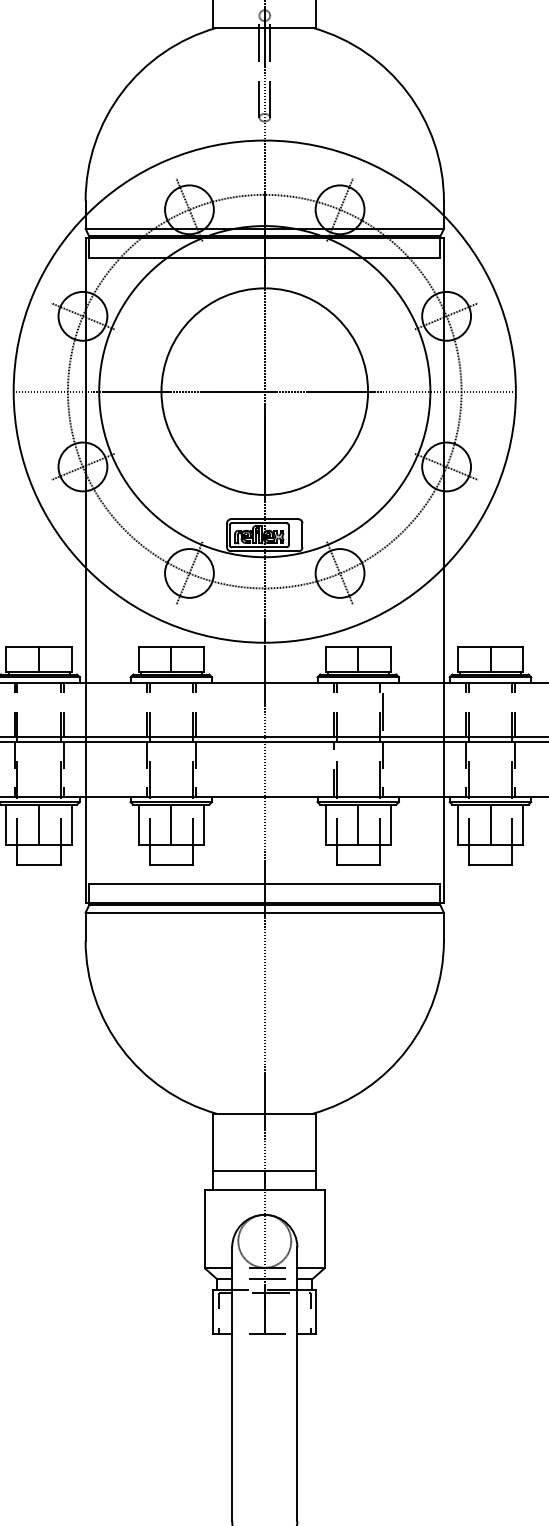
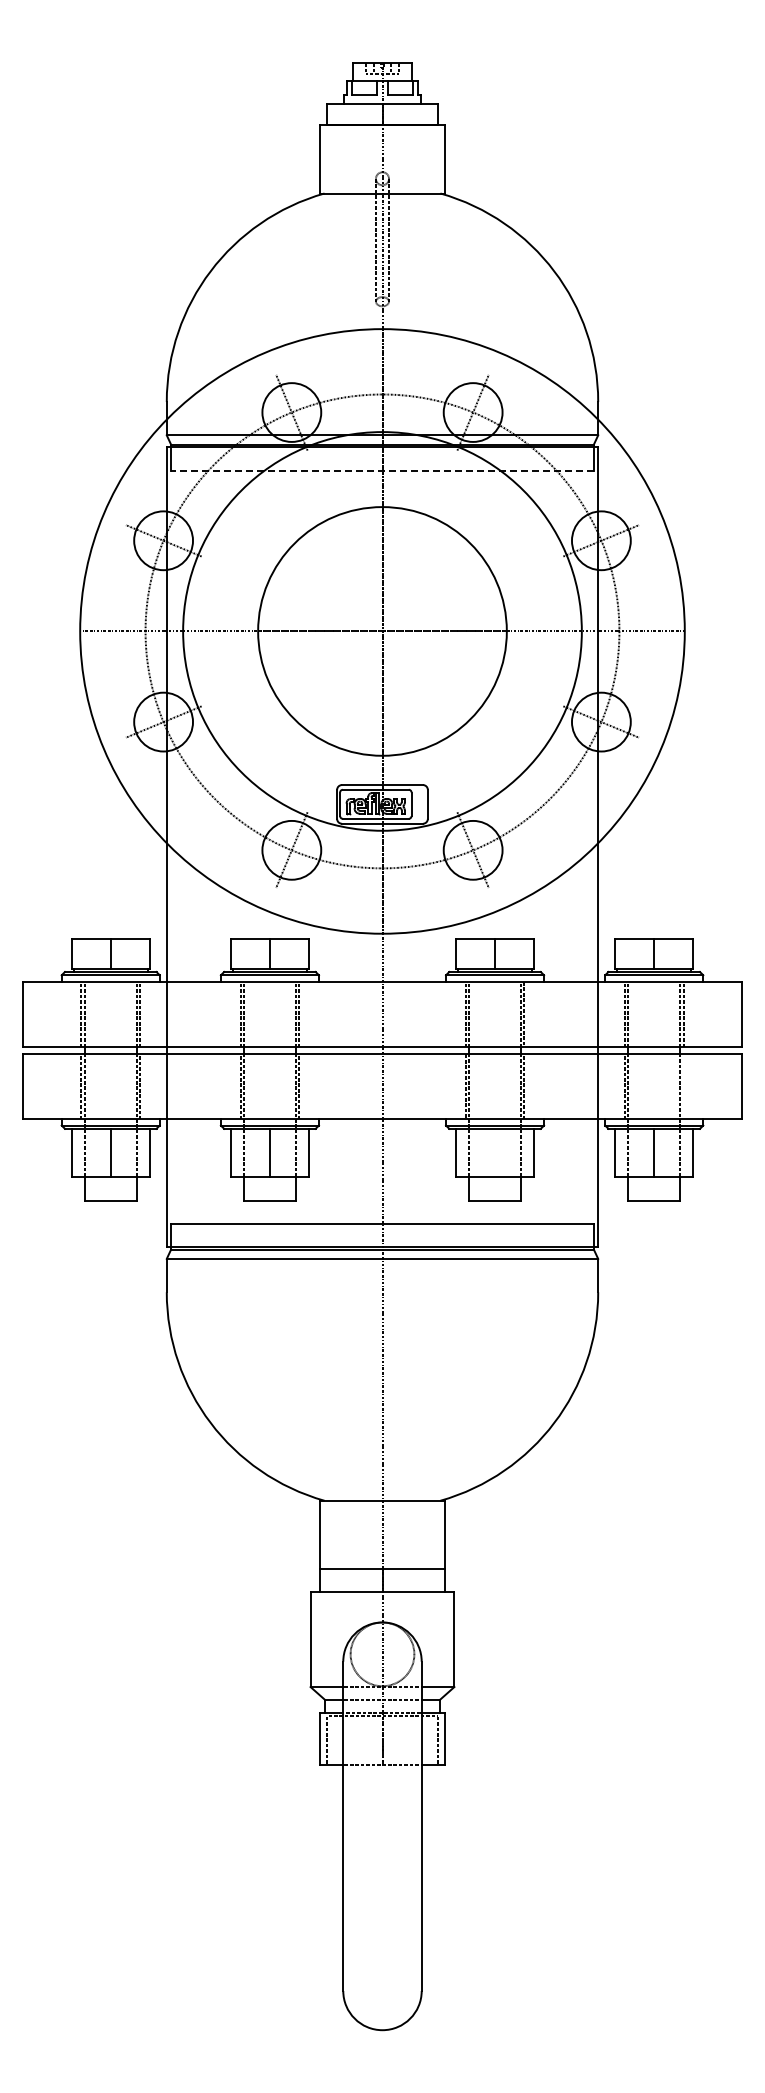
line: (264, 257) -> (382, 470), solid -> dashed
line: (514, 769) -> (683, 1086), removed
line: (358, 824) -> (495, 1152), removed

